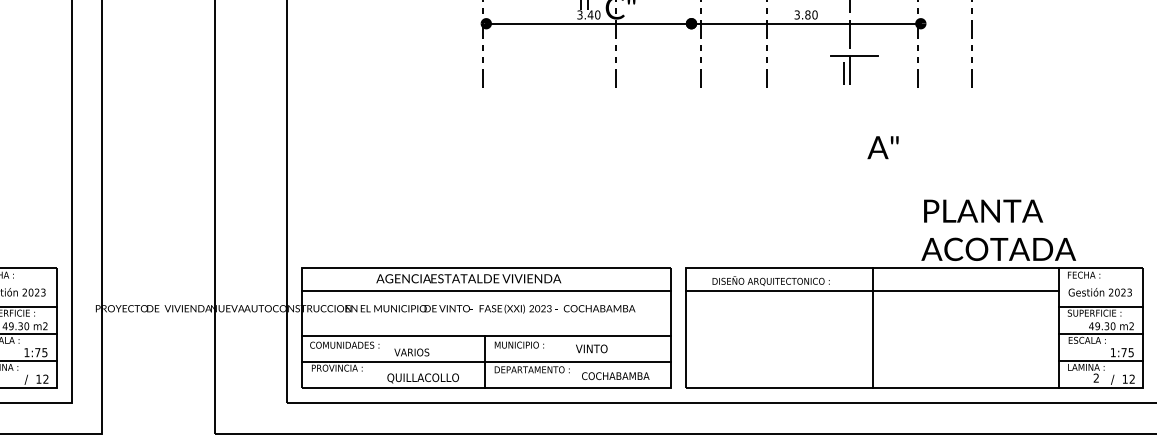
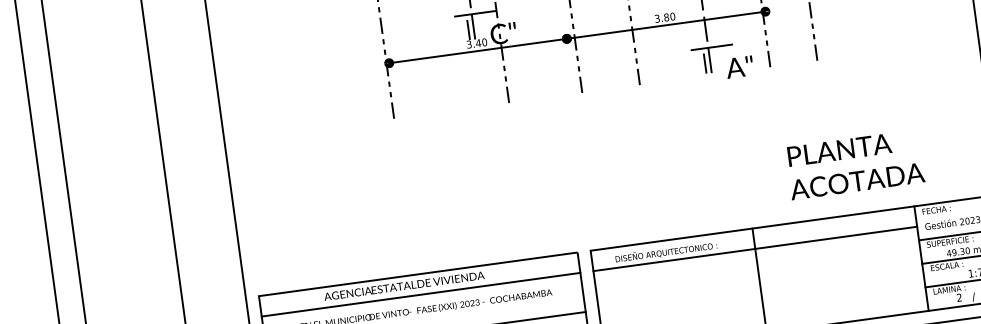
text: (882, 147) -> (739, 67), moved
text: (998, 229) -> (854, 164), moved

